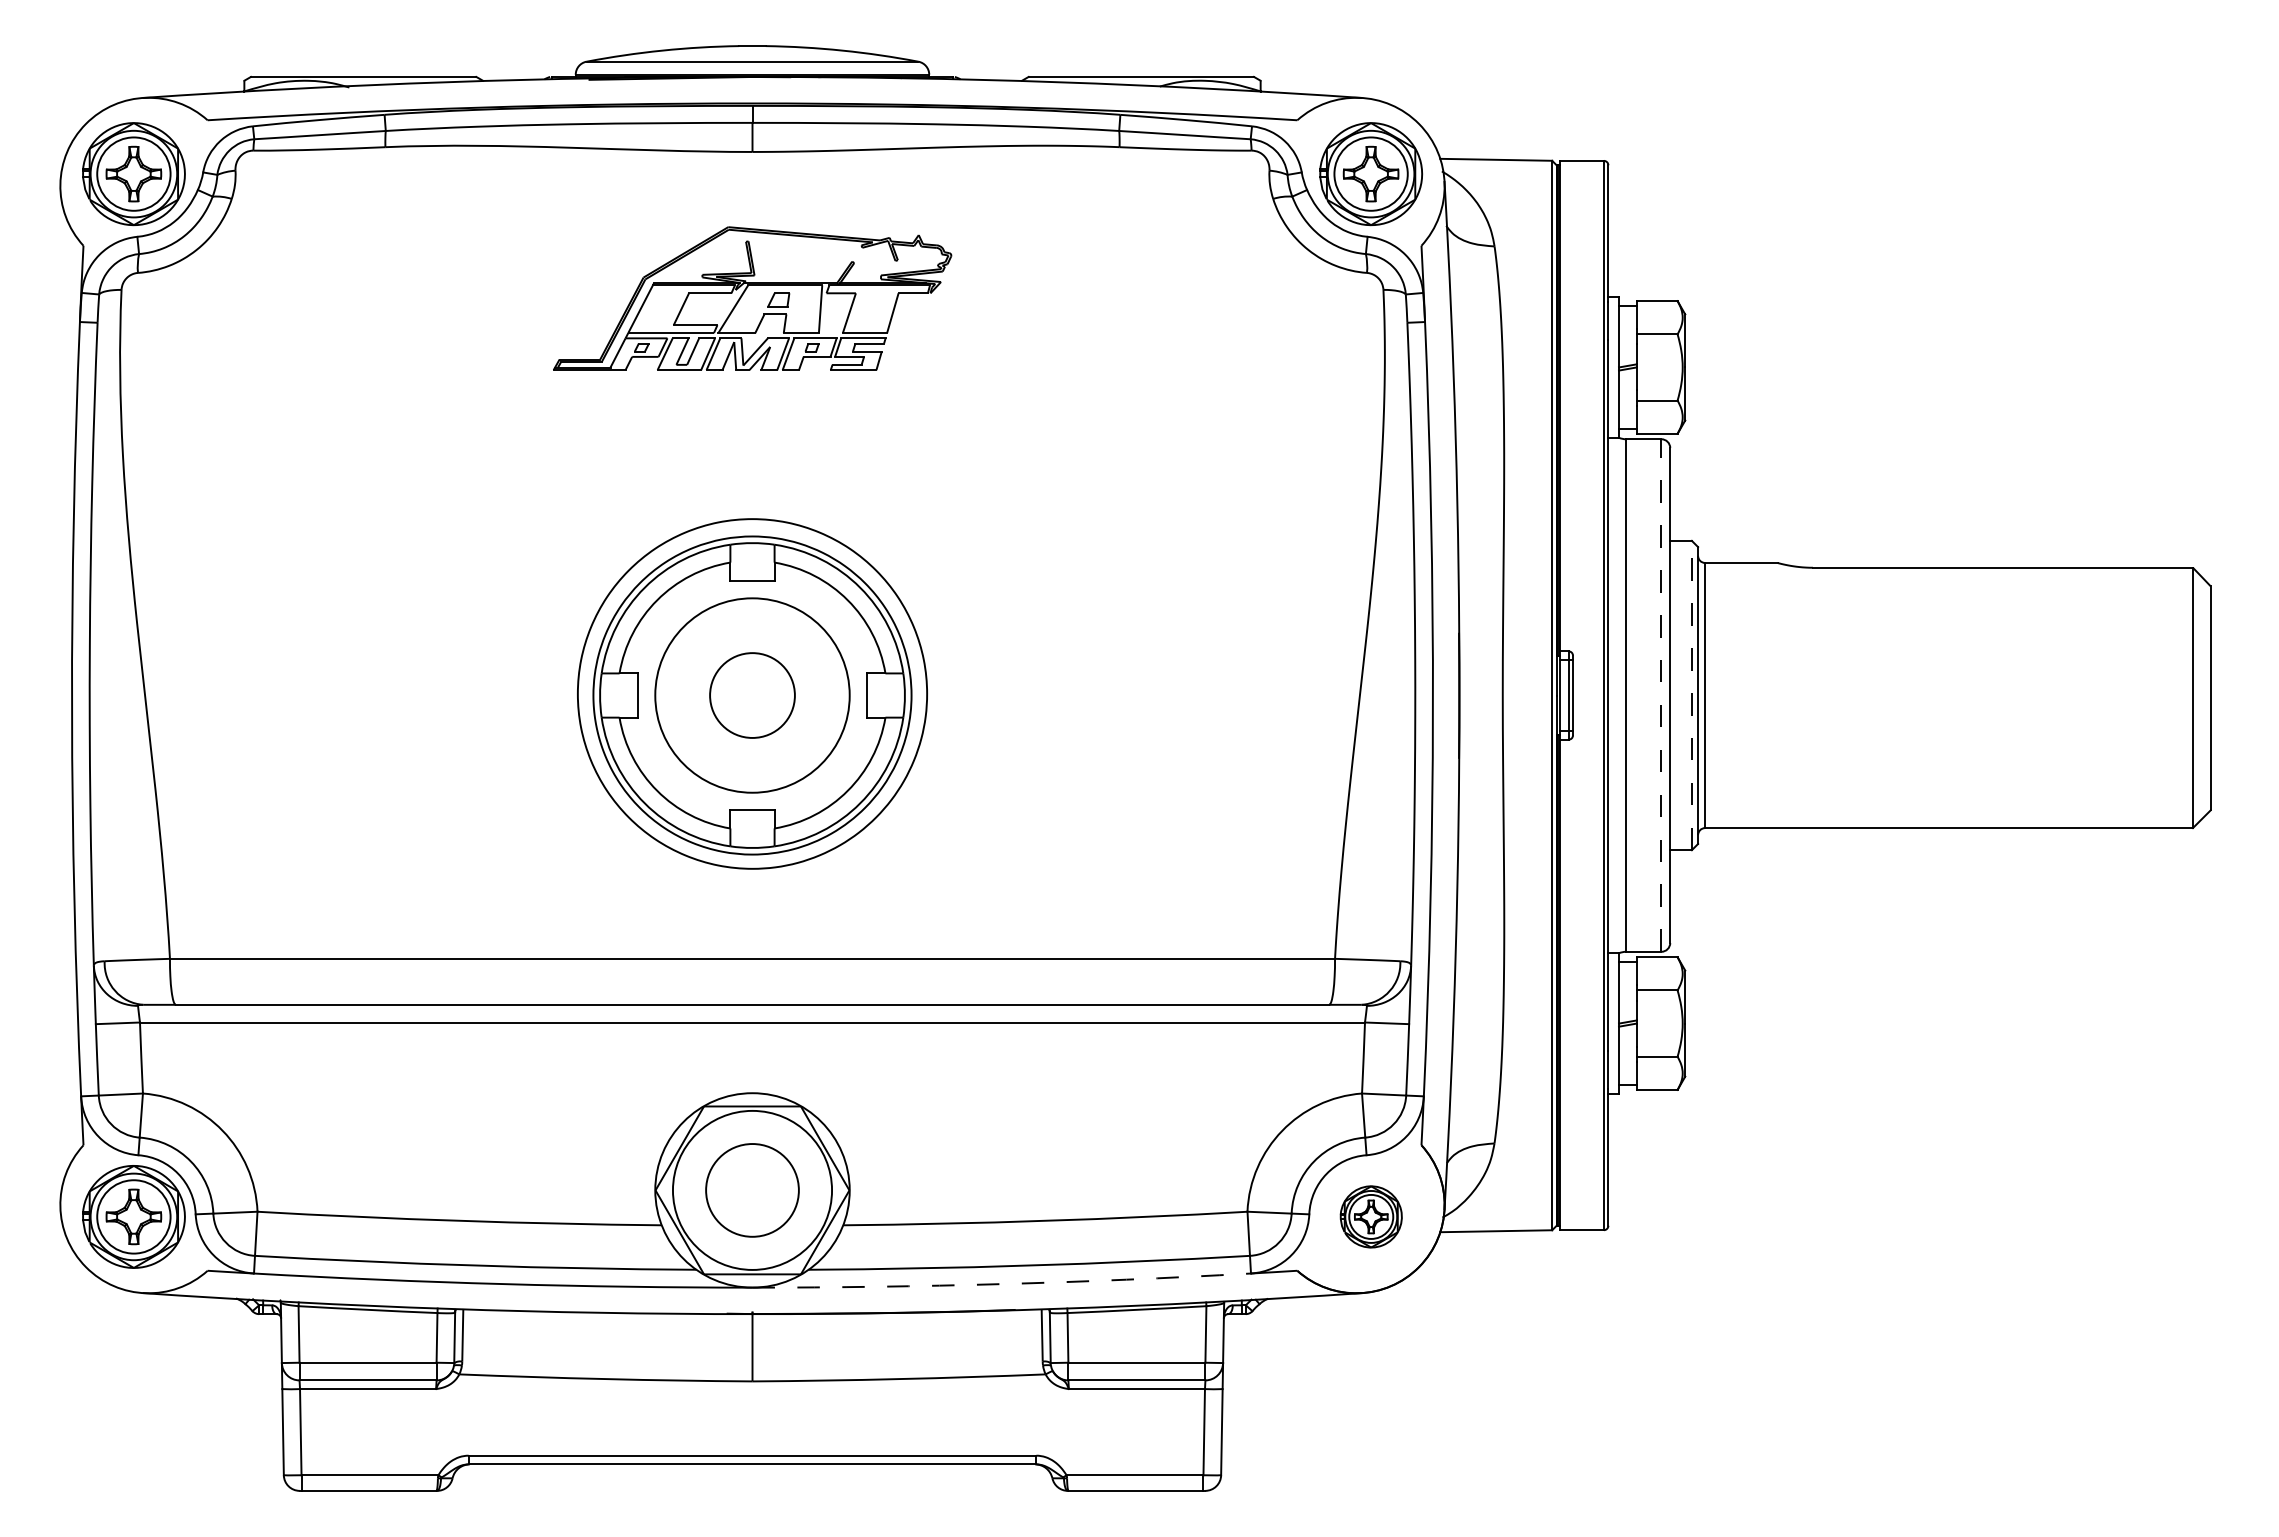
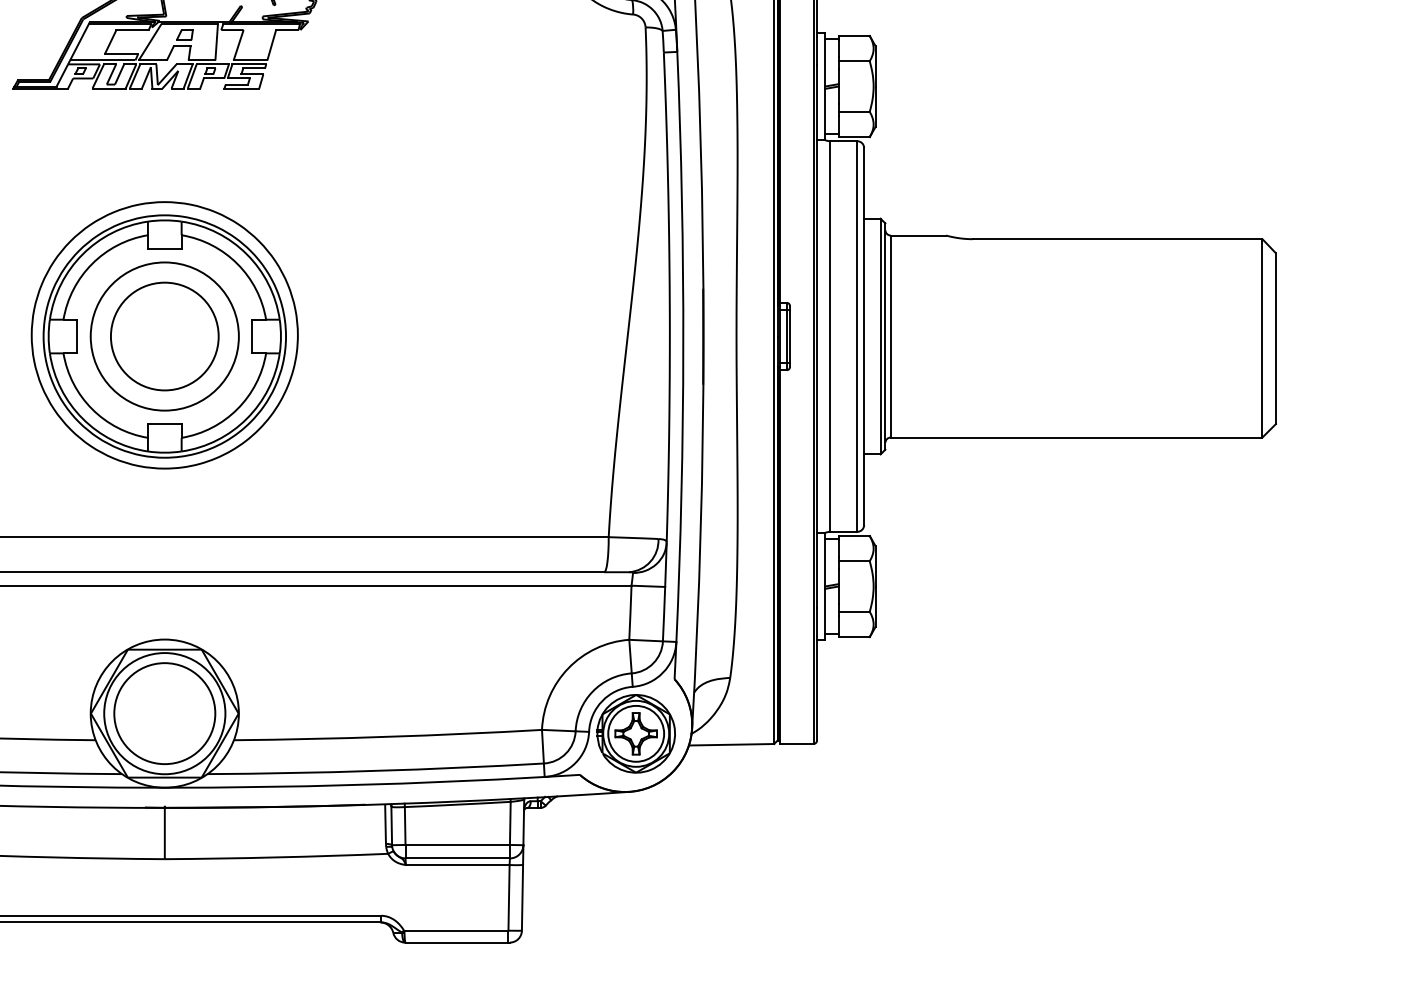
circle: (752, 695) -> (164, 336), size x1.67
line: (1661, 695) -> (857, 336), dashed -> solid
line: (1691, 695) -> (880, 336), dashed -> solid
circle: (752, 1190) -> (164, 713), size x1.43
part: (1371, 1216) -> (636, 733), size x1.67
arc: (1001, 1284) -> (354, 785), dashed -> solid

